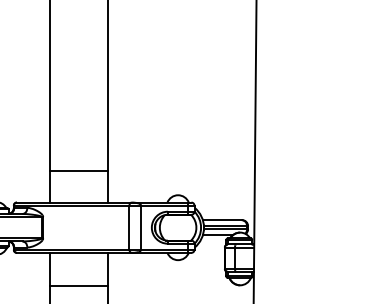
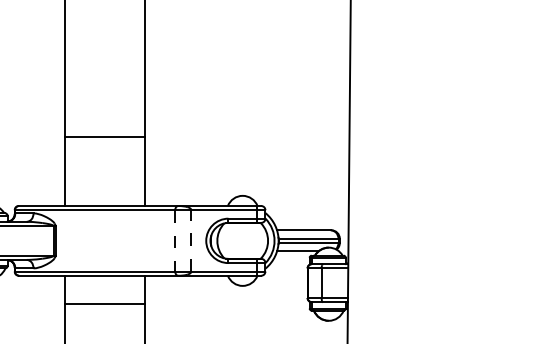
line: (78, 171) -> (104, 136), moved
line: (141, 227) -> (191, 240), solid -> dashed
line: (129, 228) -> (175, 241), solid -> dashed
line: (78, 286) -> (104, 304), moved

